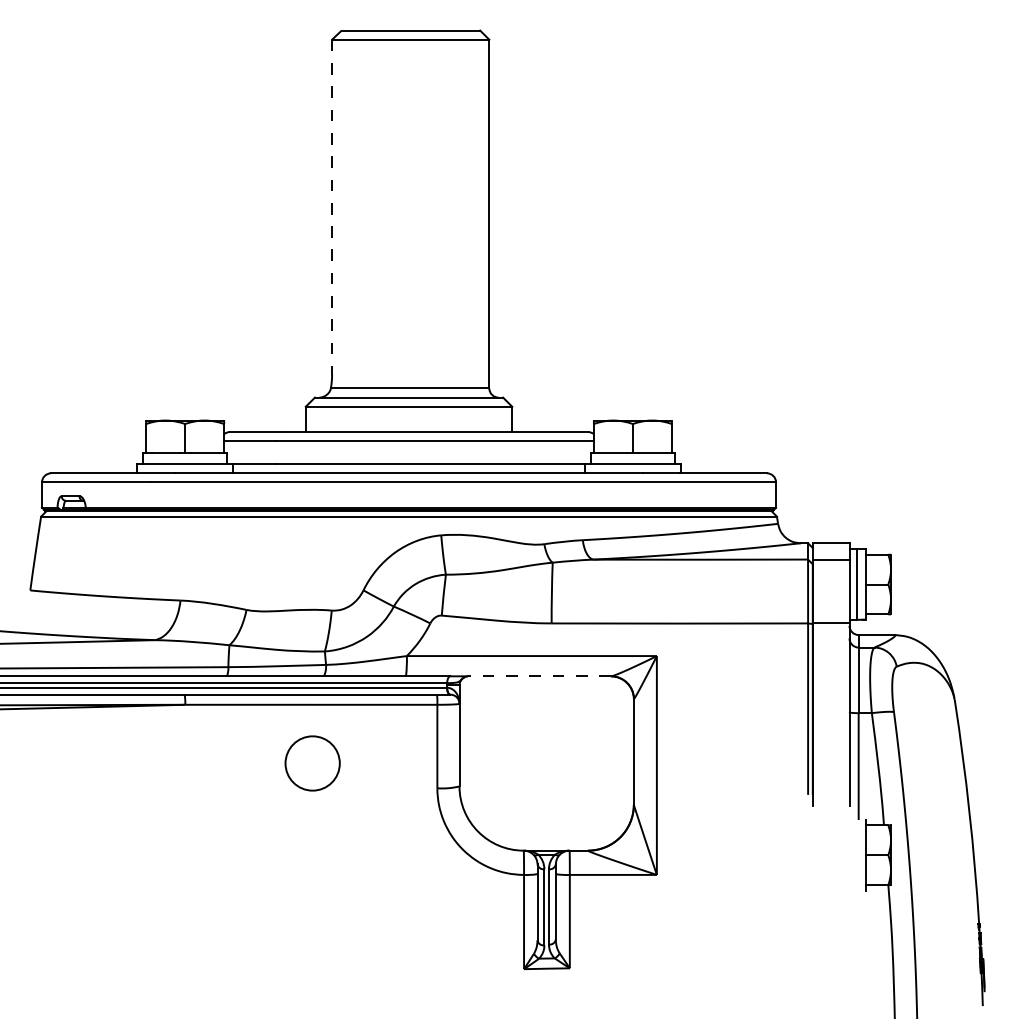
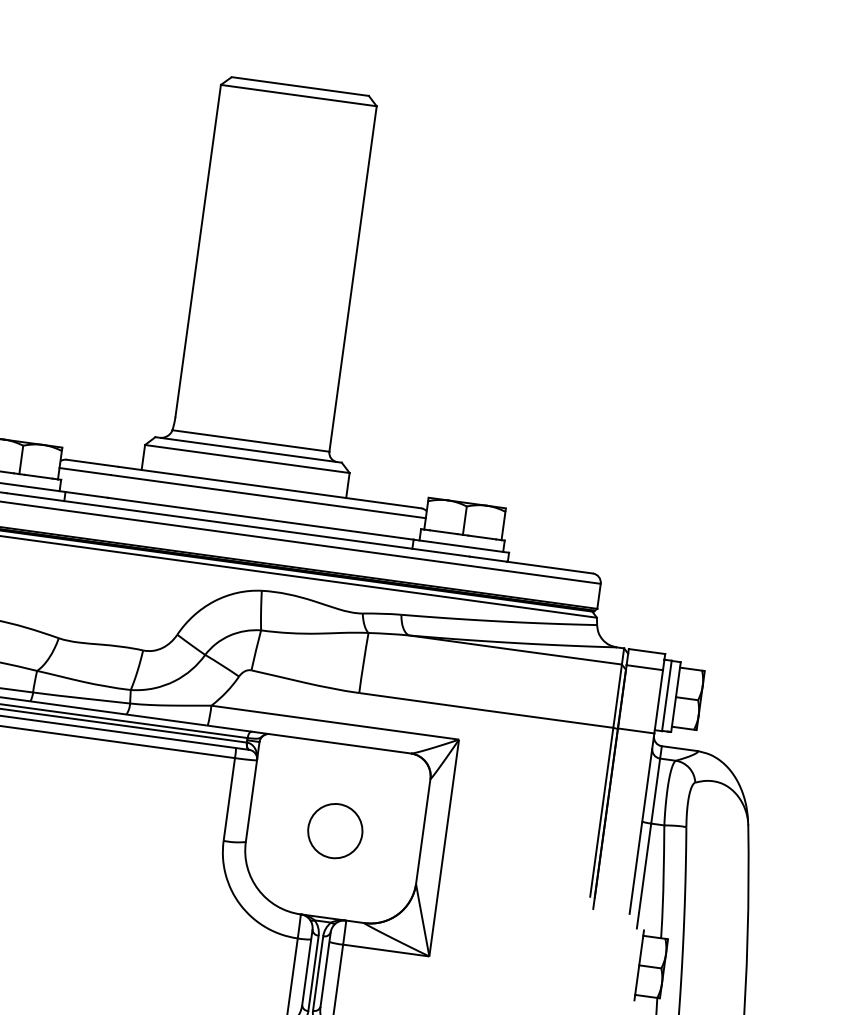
line: (332, 207) -> (198, 251), dashed -> solid
line: (539, 676) -> (340, 743), dashed -> solid
circle: (312, 763) -> (335, 831), moved

